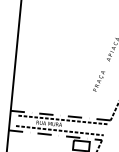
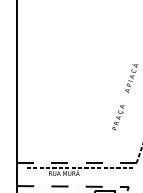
line: (59, 130) -> (77, 180), removed

